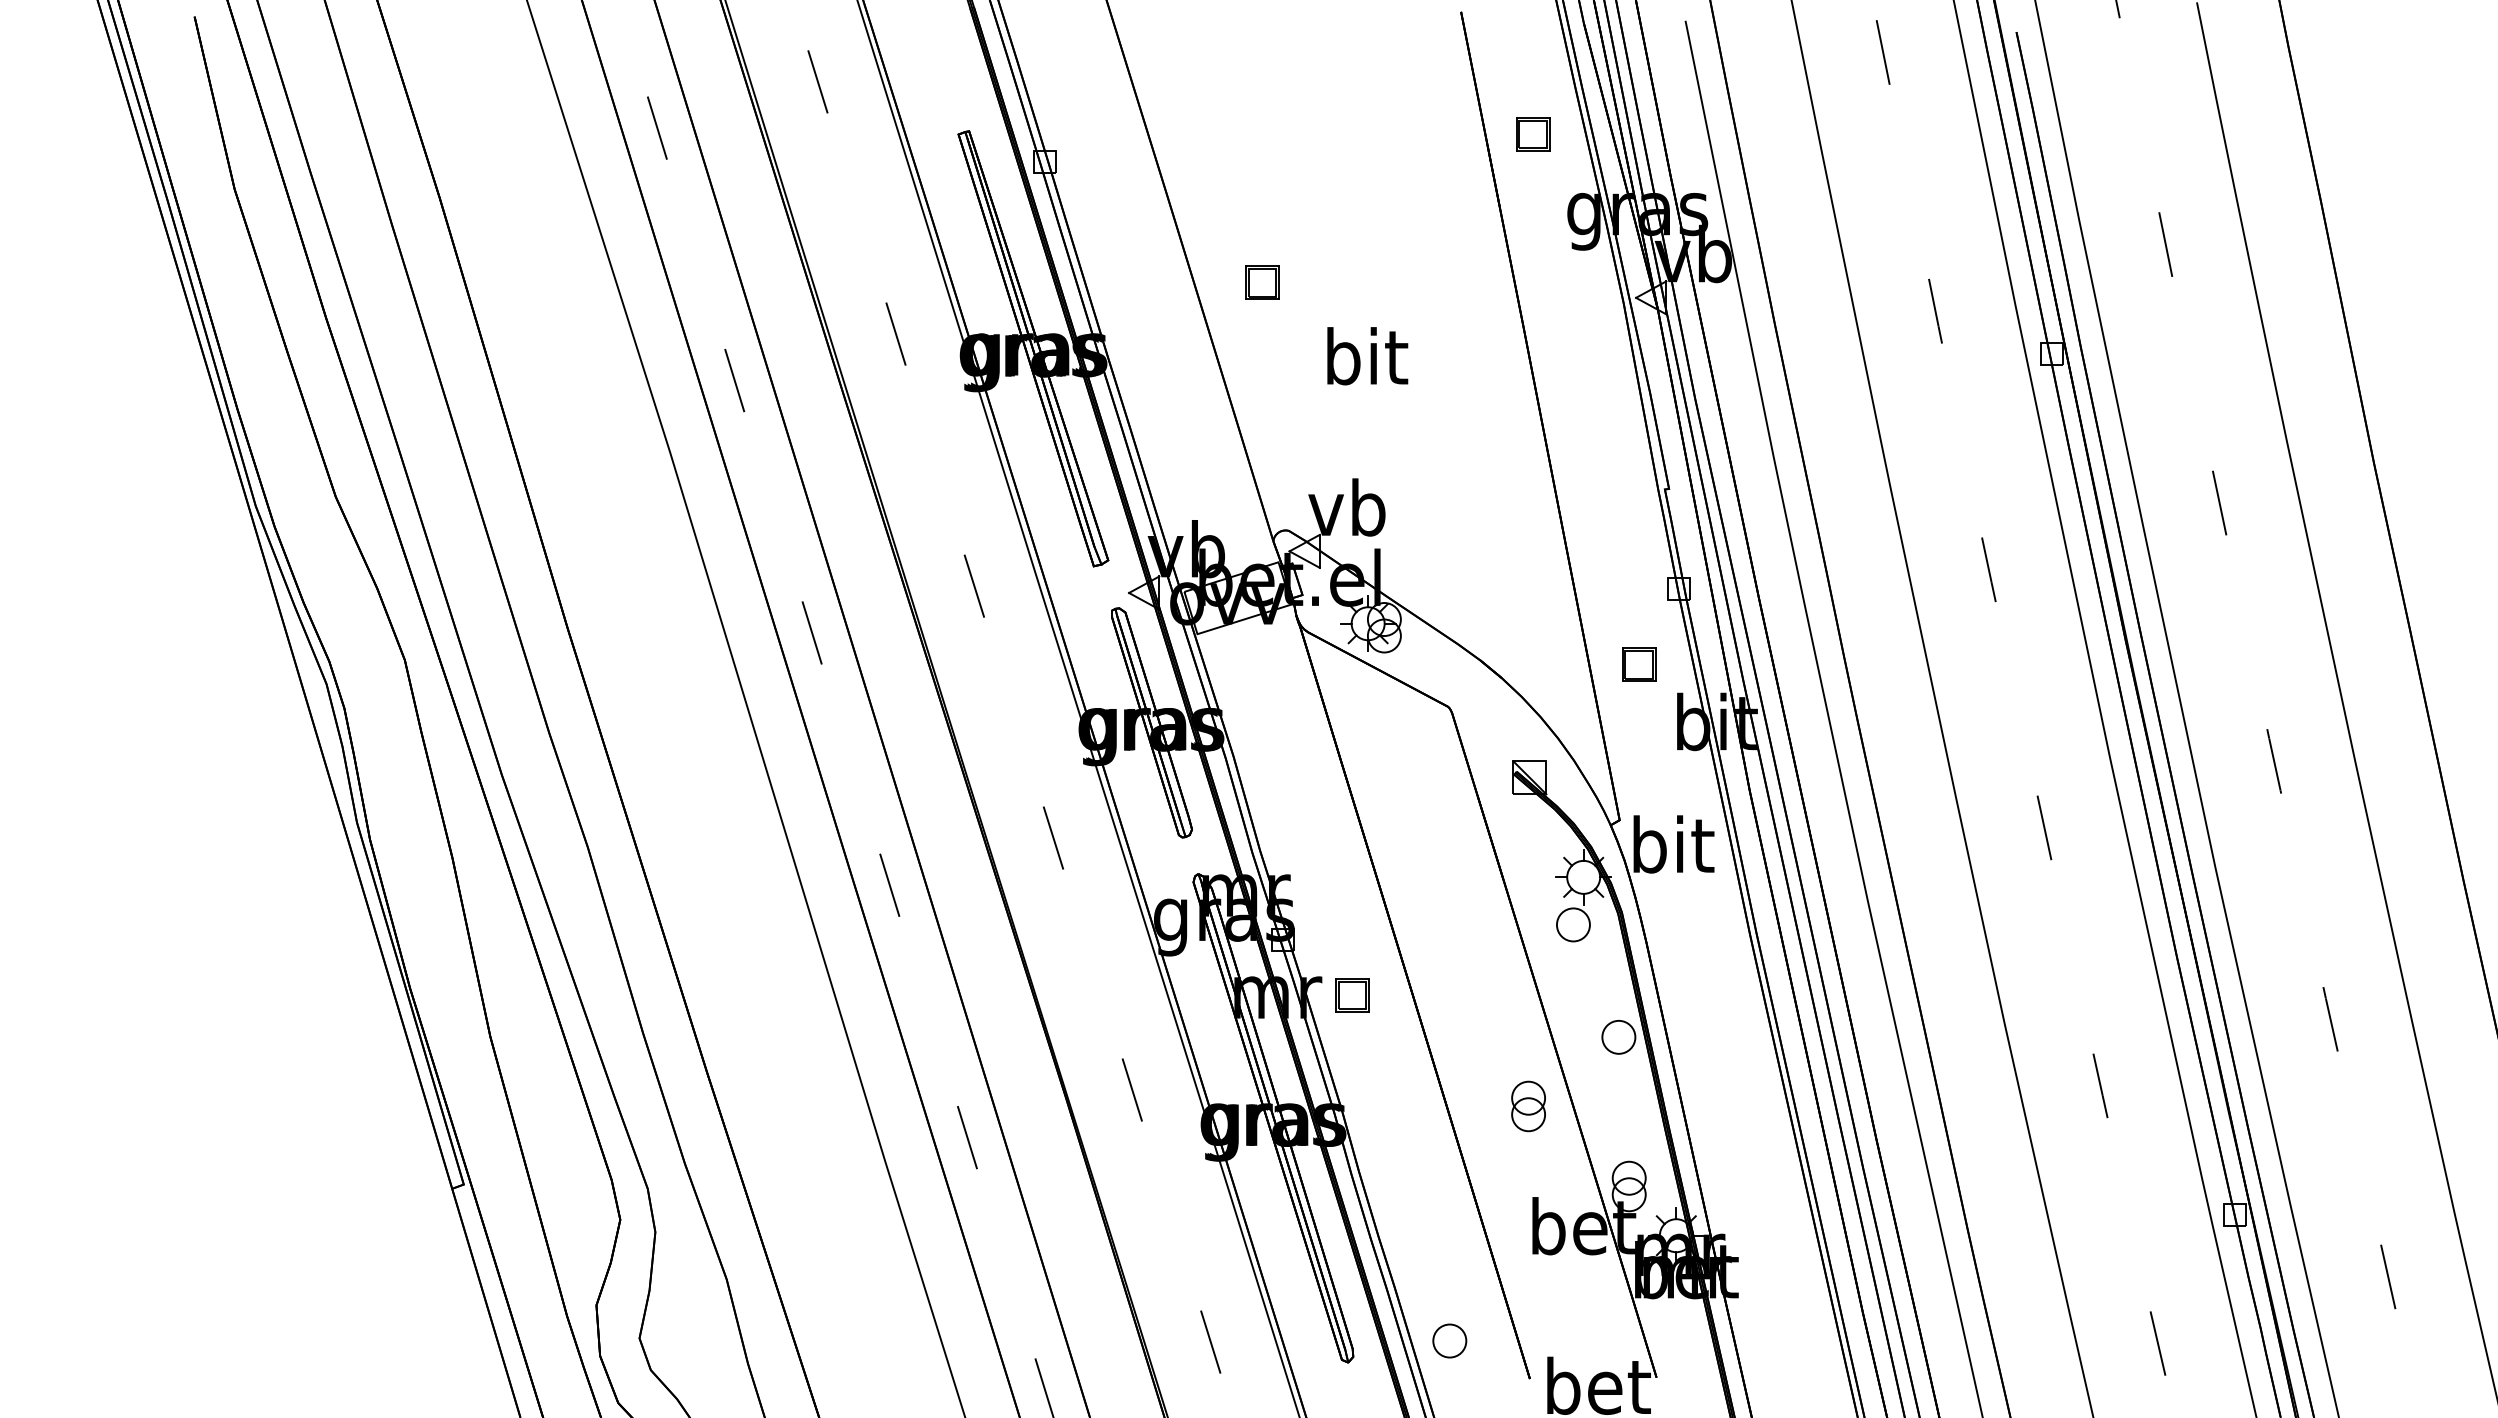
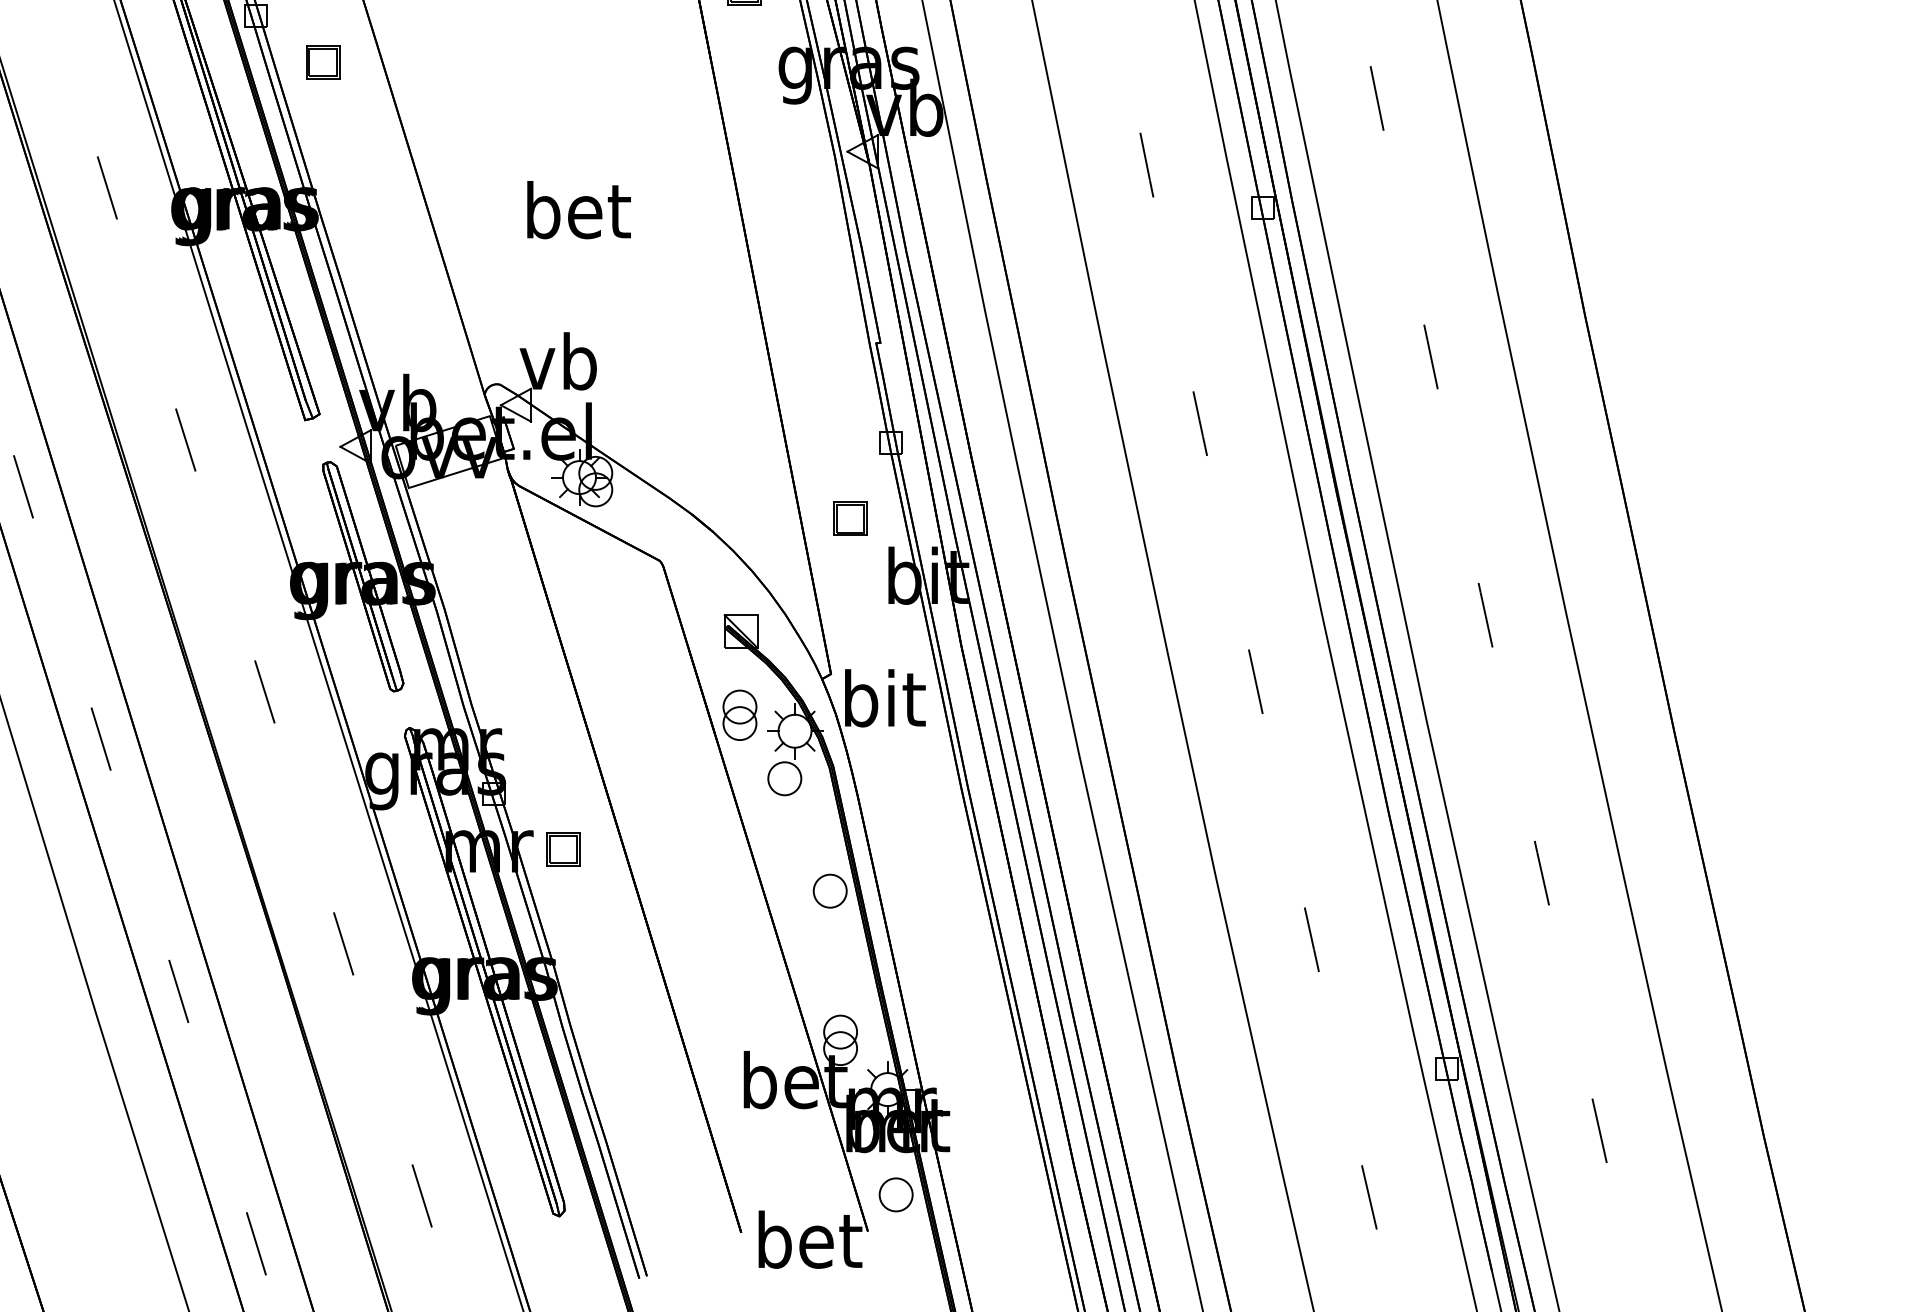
part: (1262, 282) -> (322, 62), moved
text: (1367, 356) -> (578, 210), bit -> bet
part: (1528, 1106) -> (739, 715), moved
part: (1449, 1340) -> (895, 1194), moved

